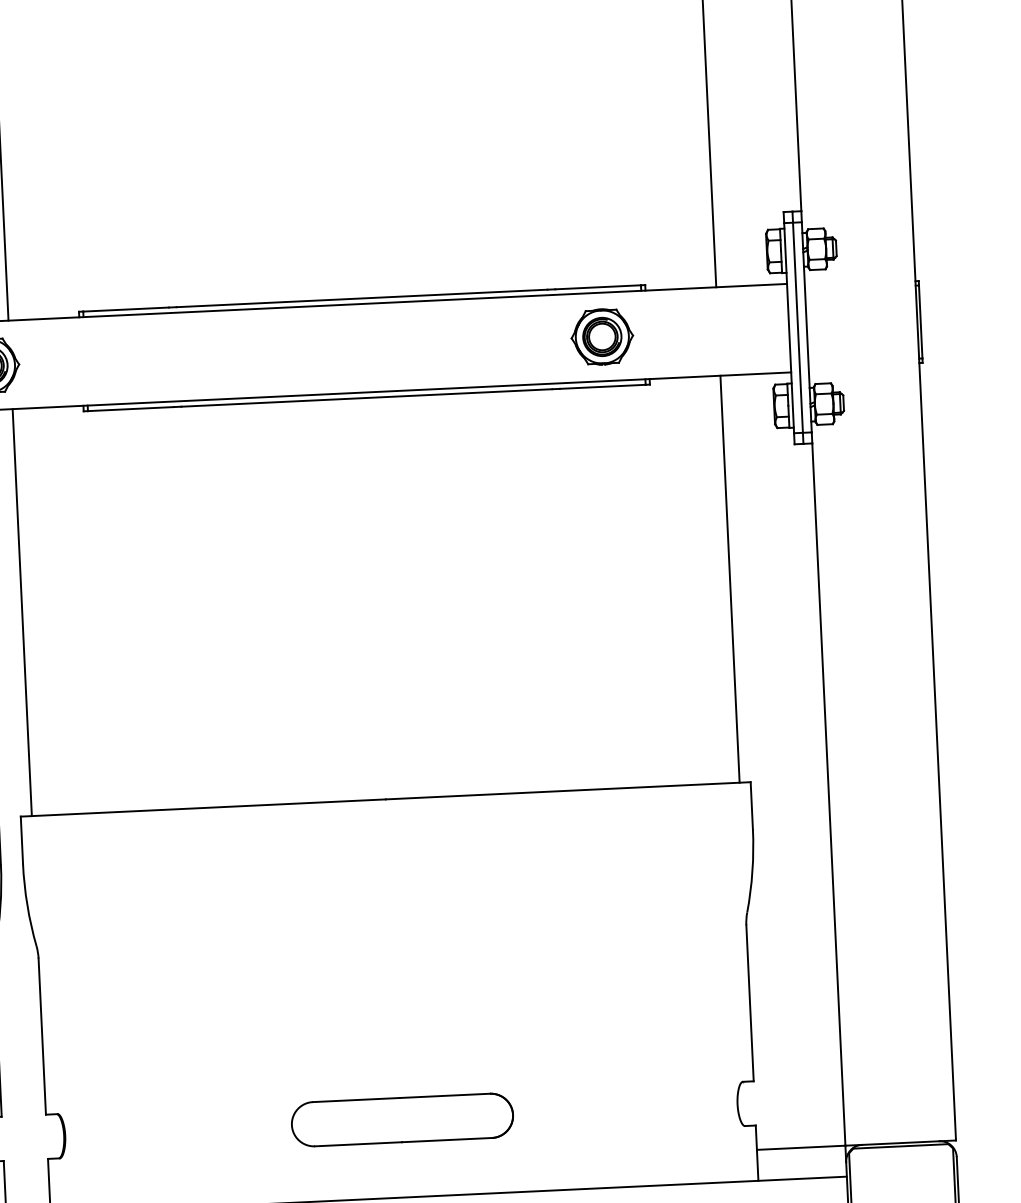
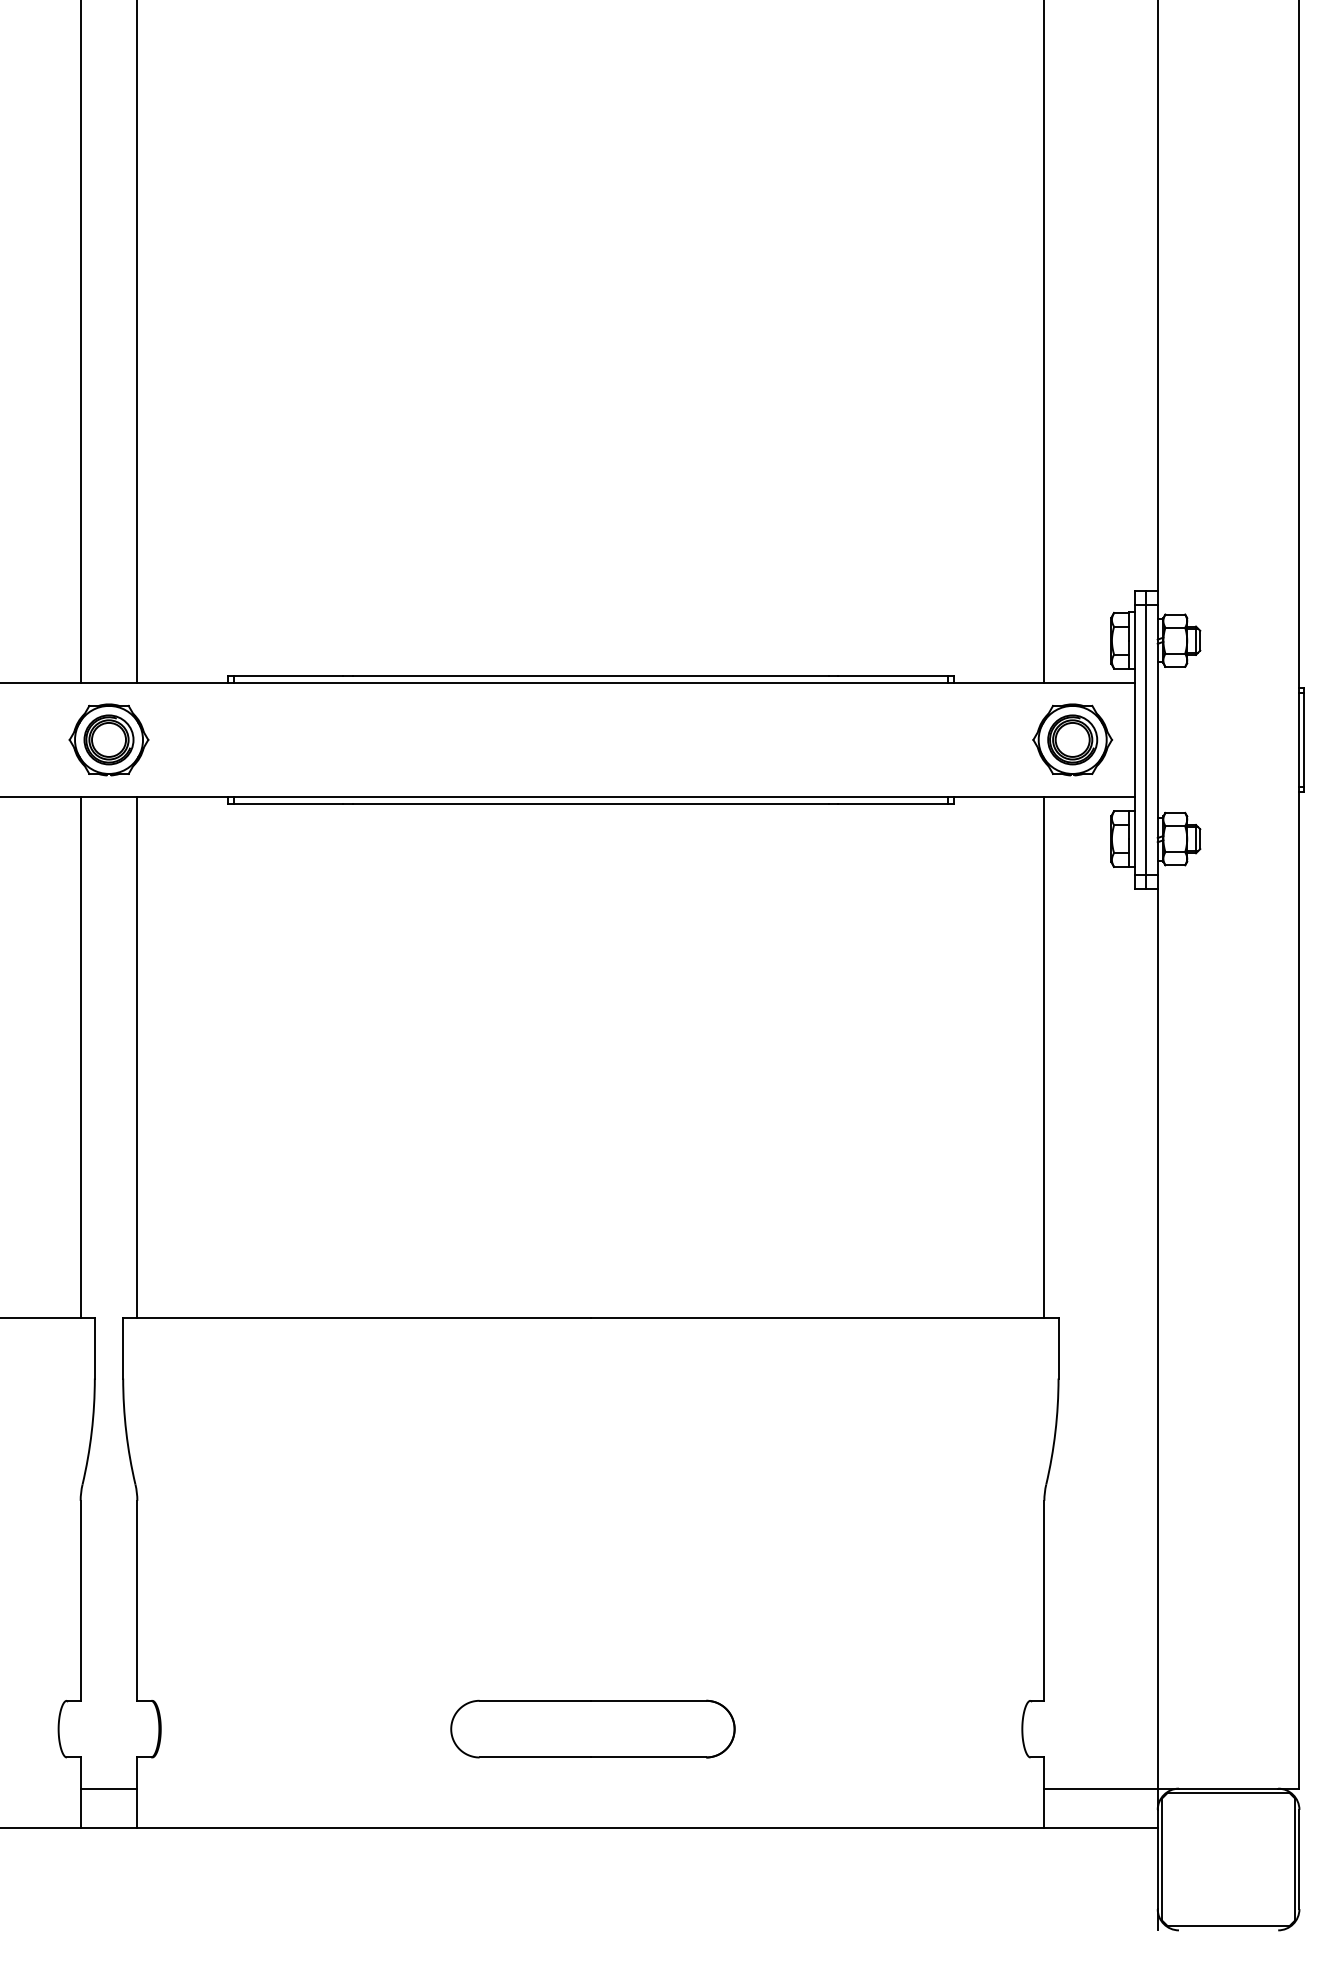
part: (602, 336) -> (1072, 739), moved
line: (26, 1184) -> (108, 1788), added

